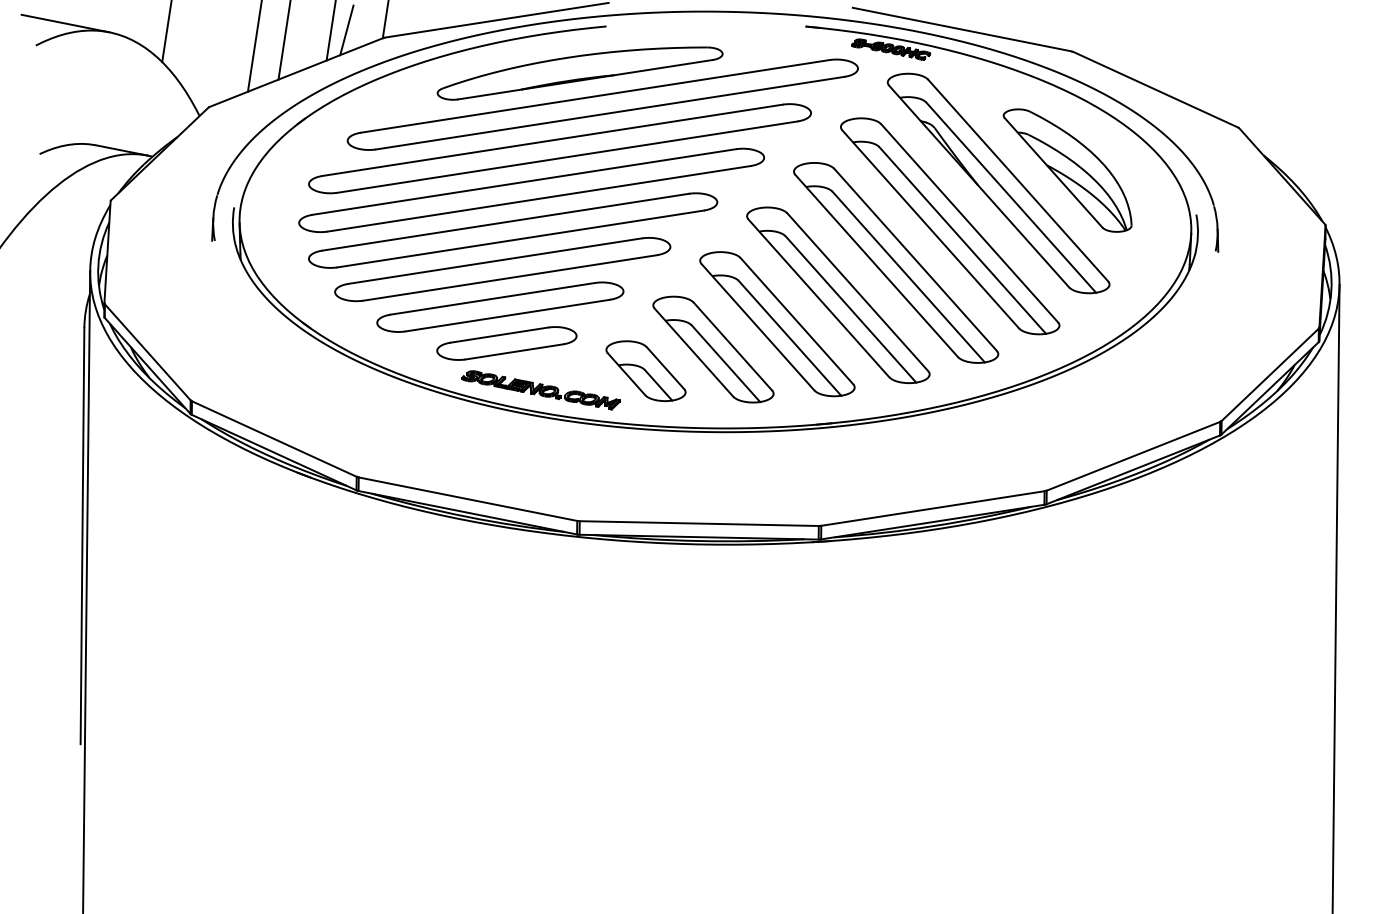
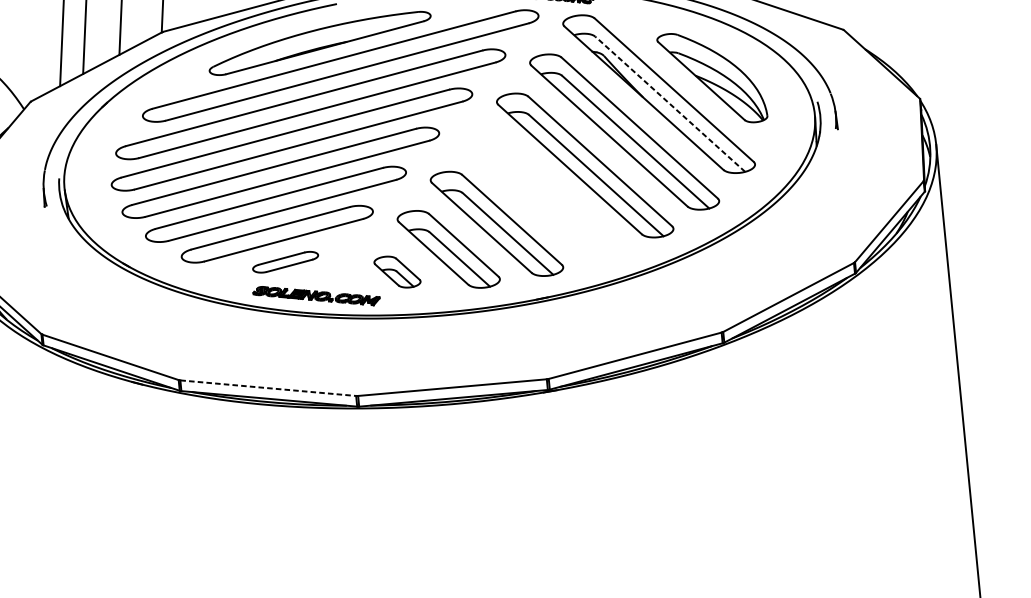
line: (346, 30) -> (132, 29), removed
line: (1011, 197) -> (670, 104), solid -> dashed
part: (838, 294) -> (542, 195), removed
part: (506, 343) -> (285, 262), size x0.6
part: (645, 370) -> (397, 271), size x0.7
line: (468, 499) -> (268, 388), solid -> dashed

